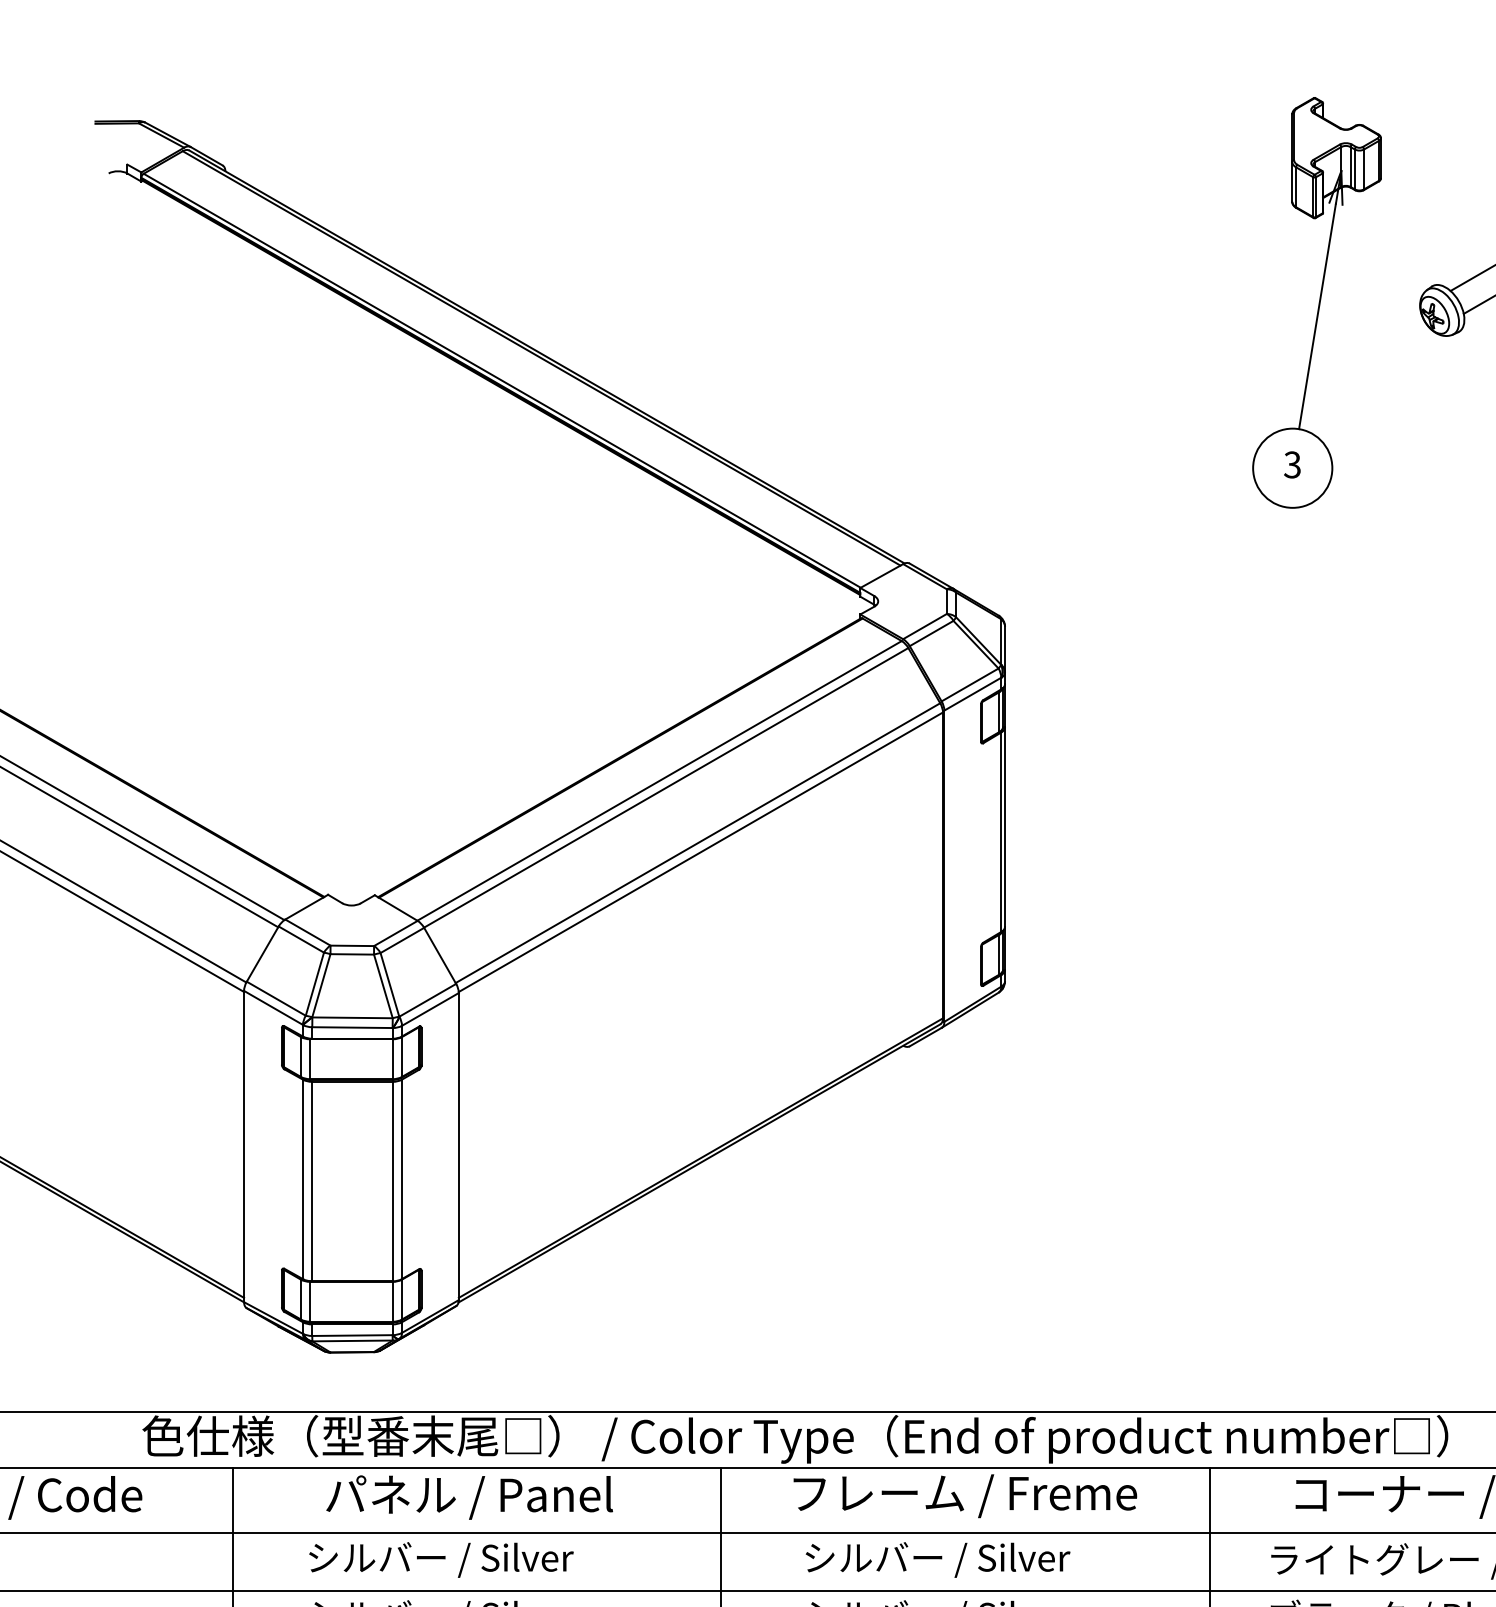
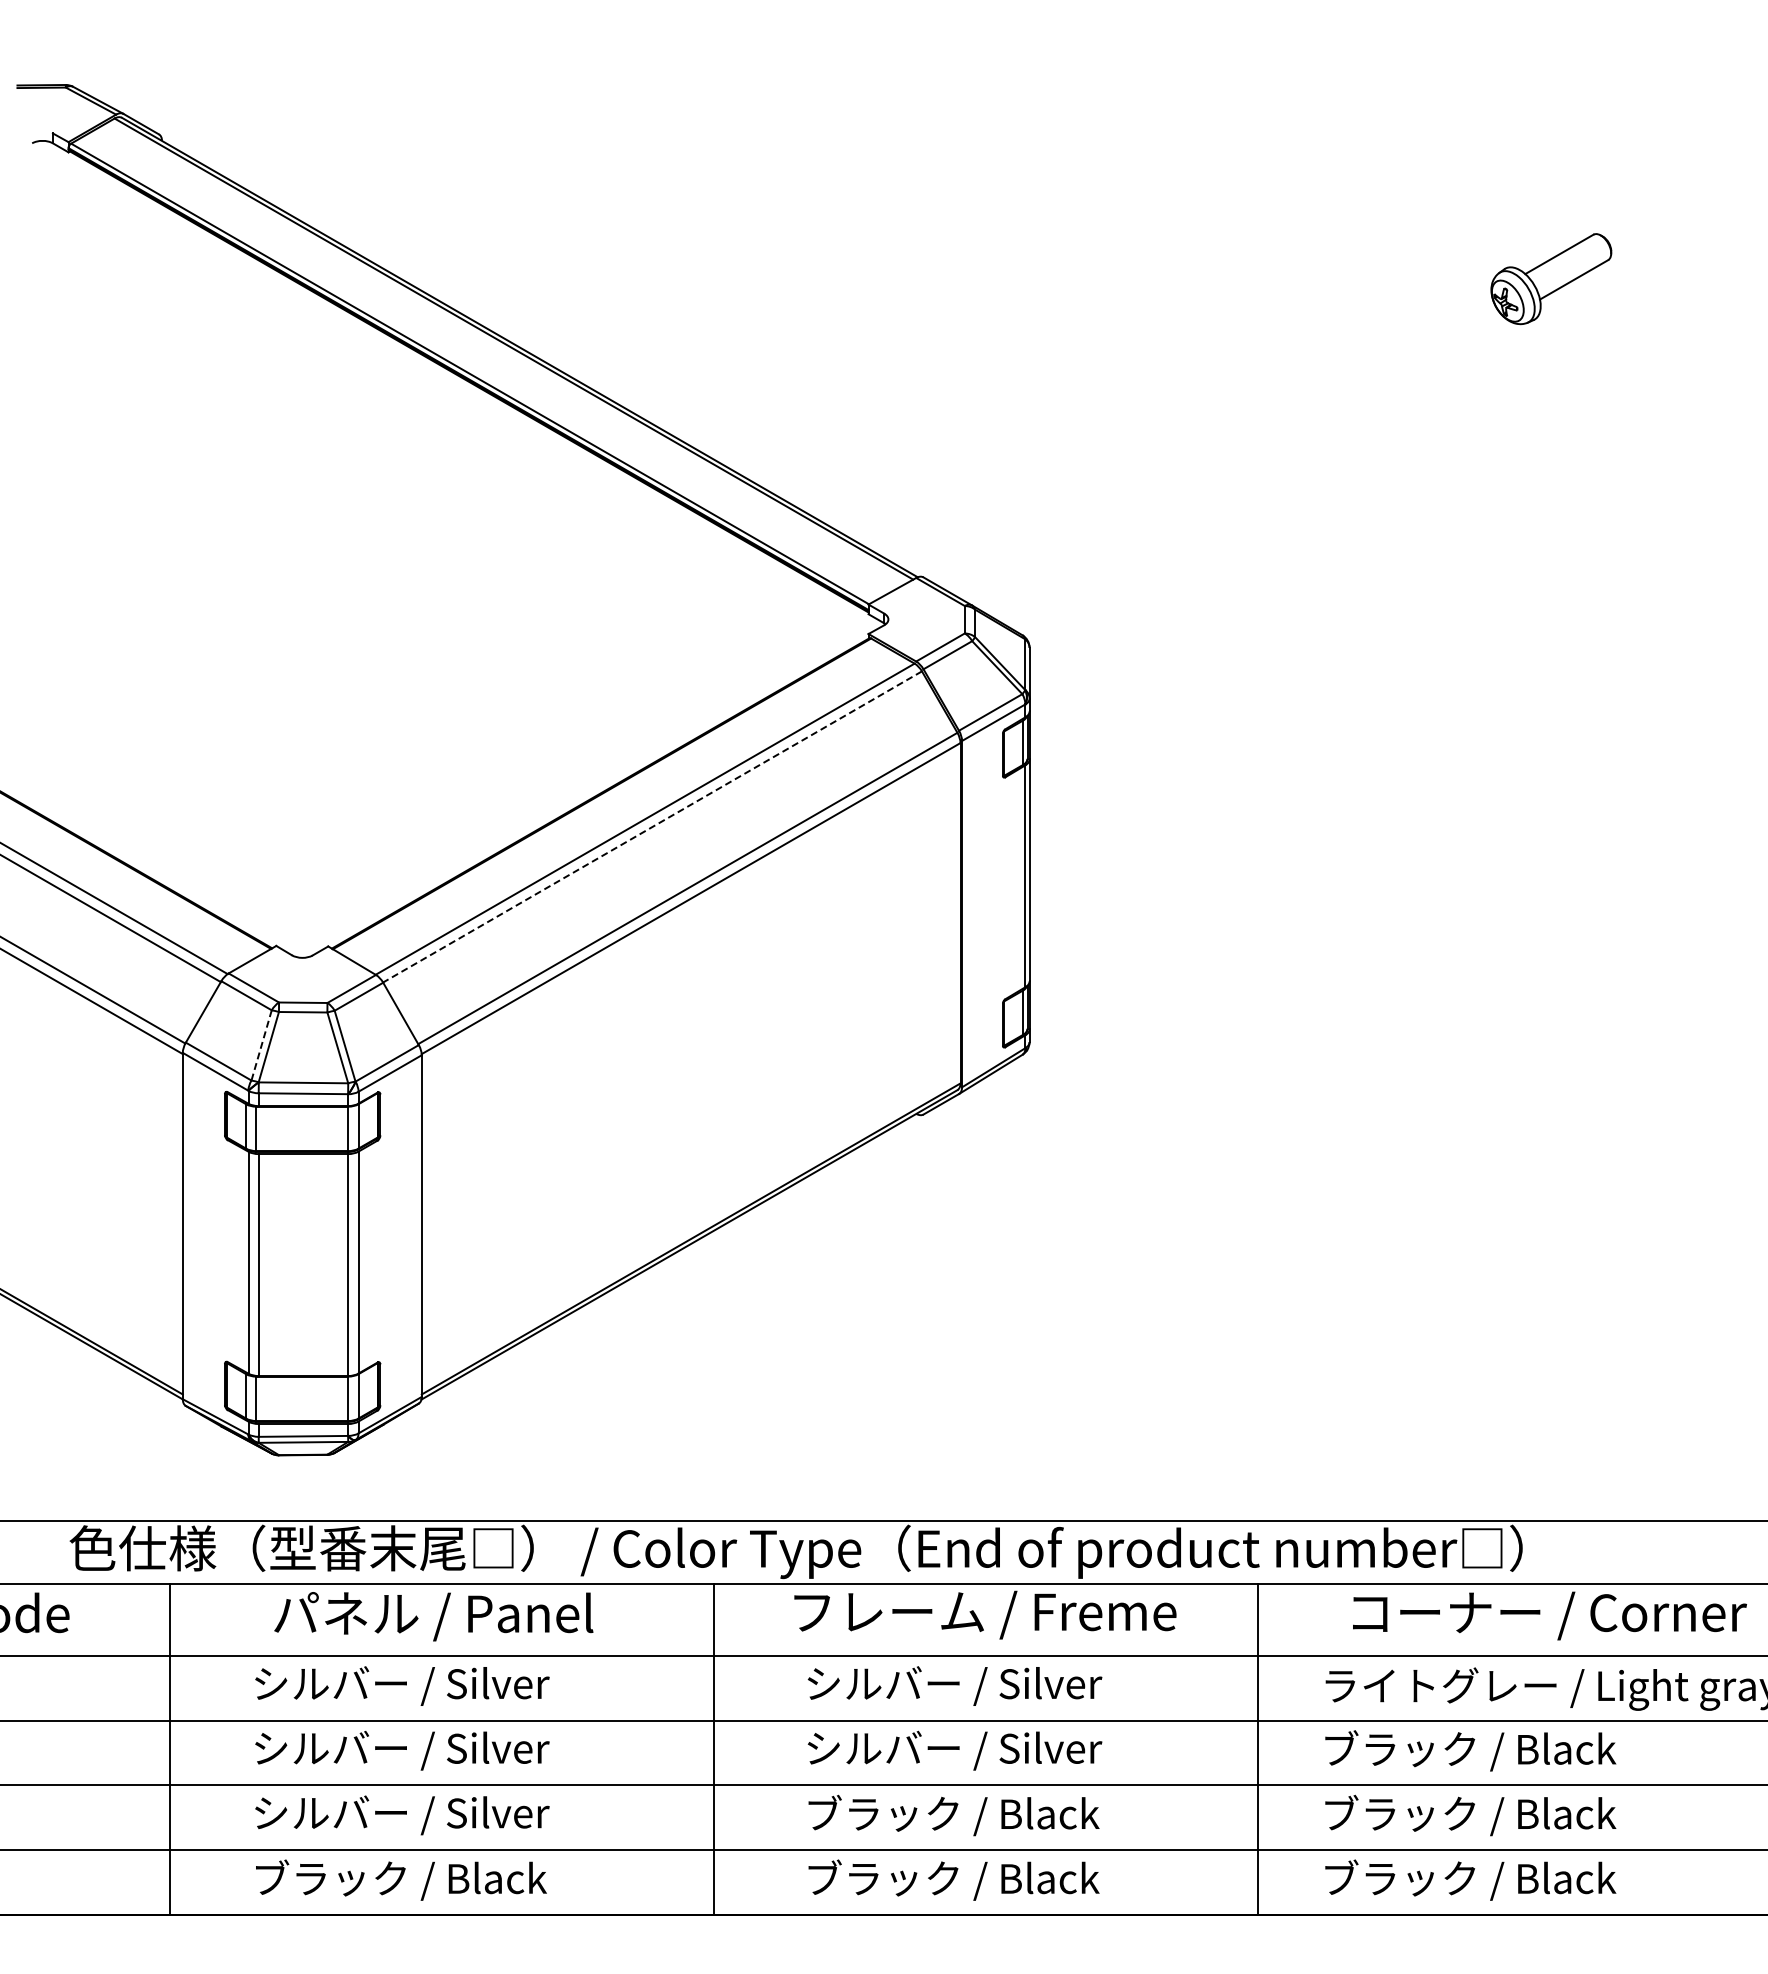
part: (1316, 303) -> (1376, 287), removed
line: (666, 788) -> (652, 827), solid -> dashed
line: (314, 984) -> (261, 1045), solid -> dashed

